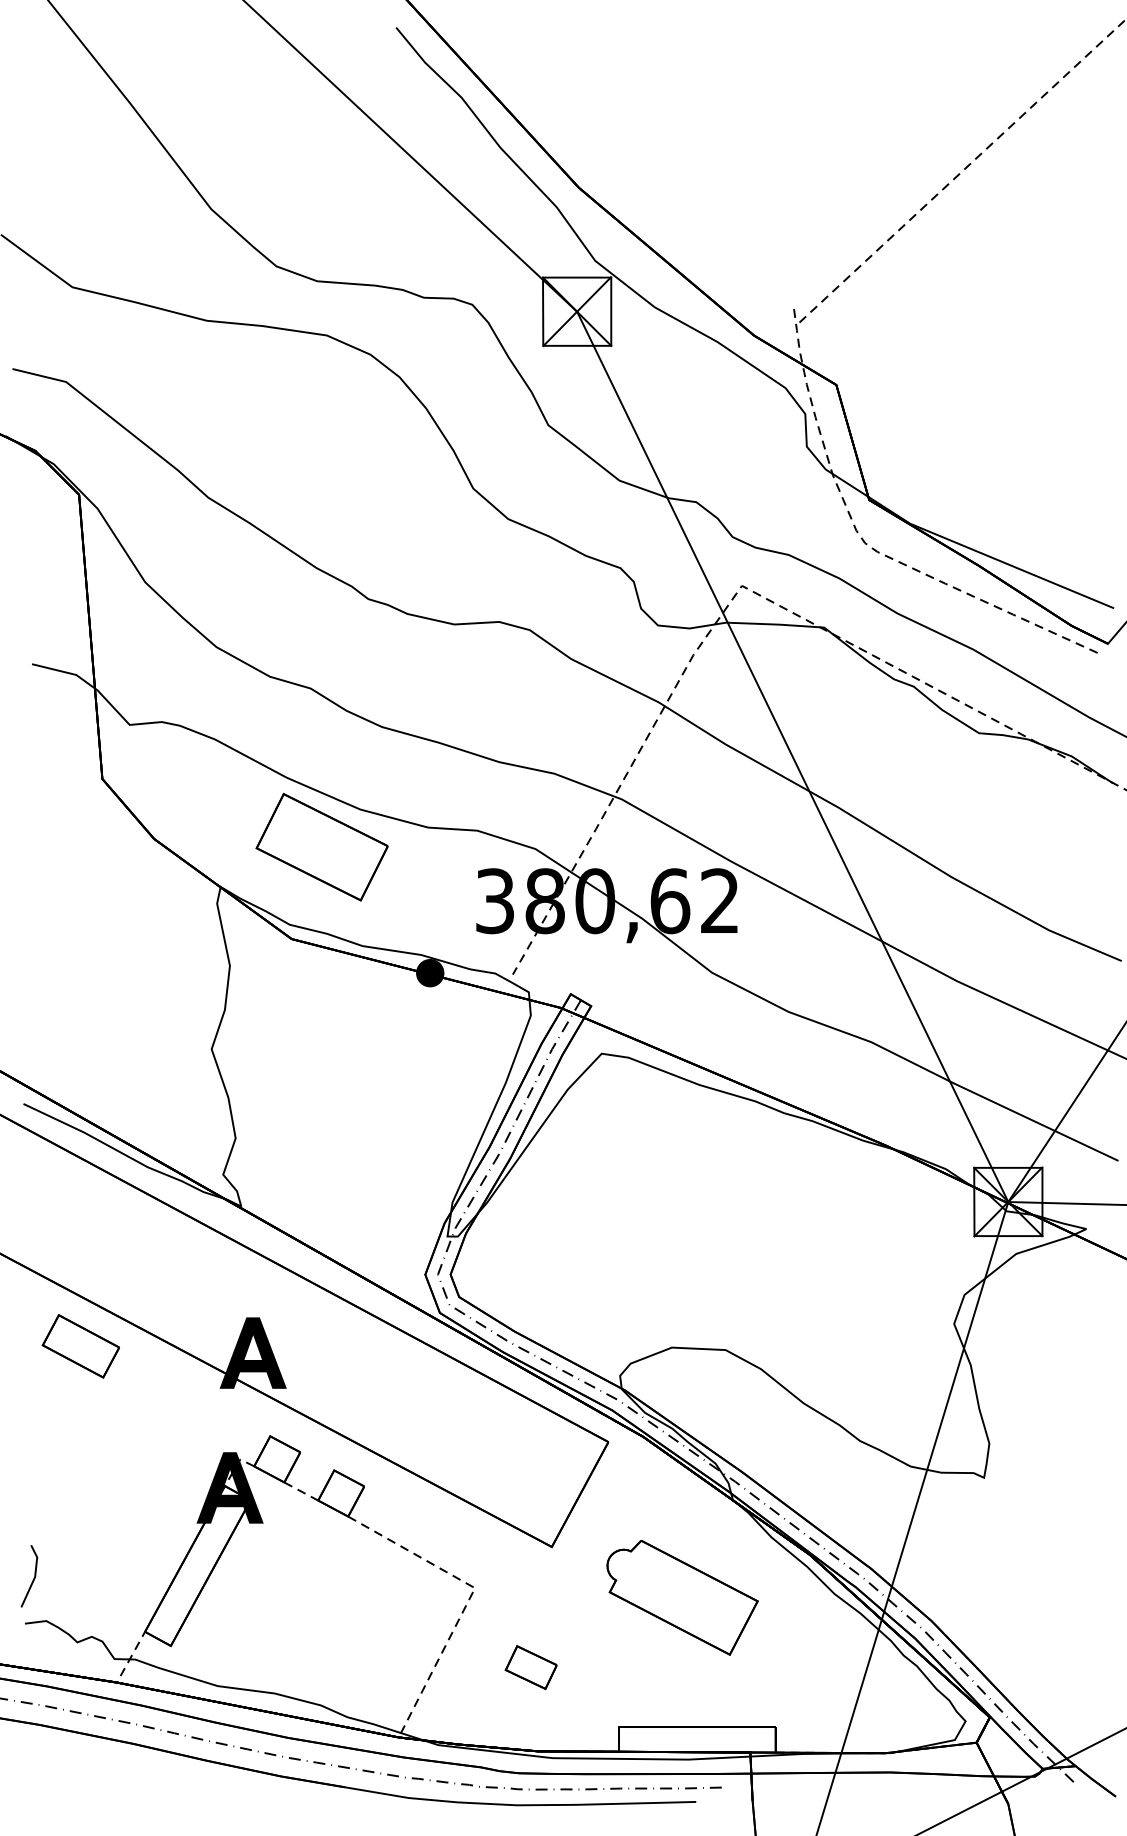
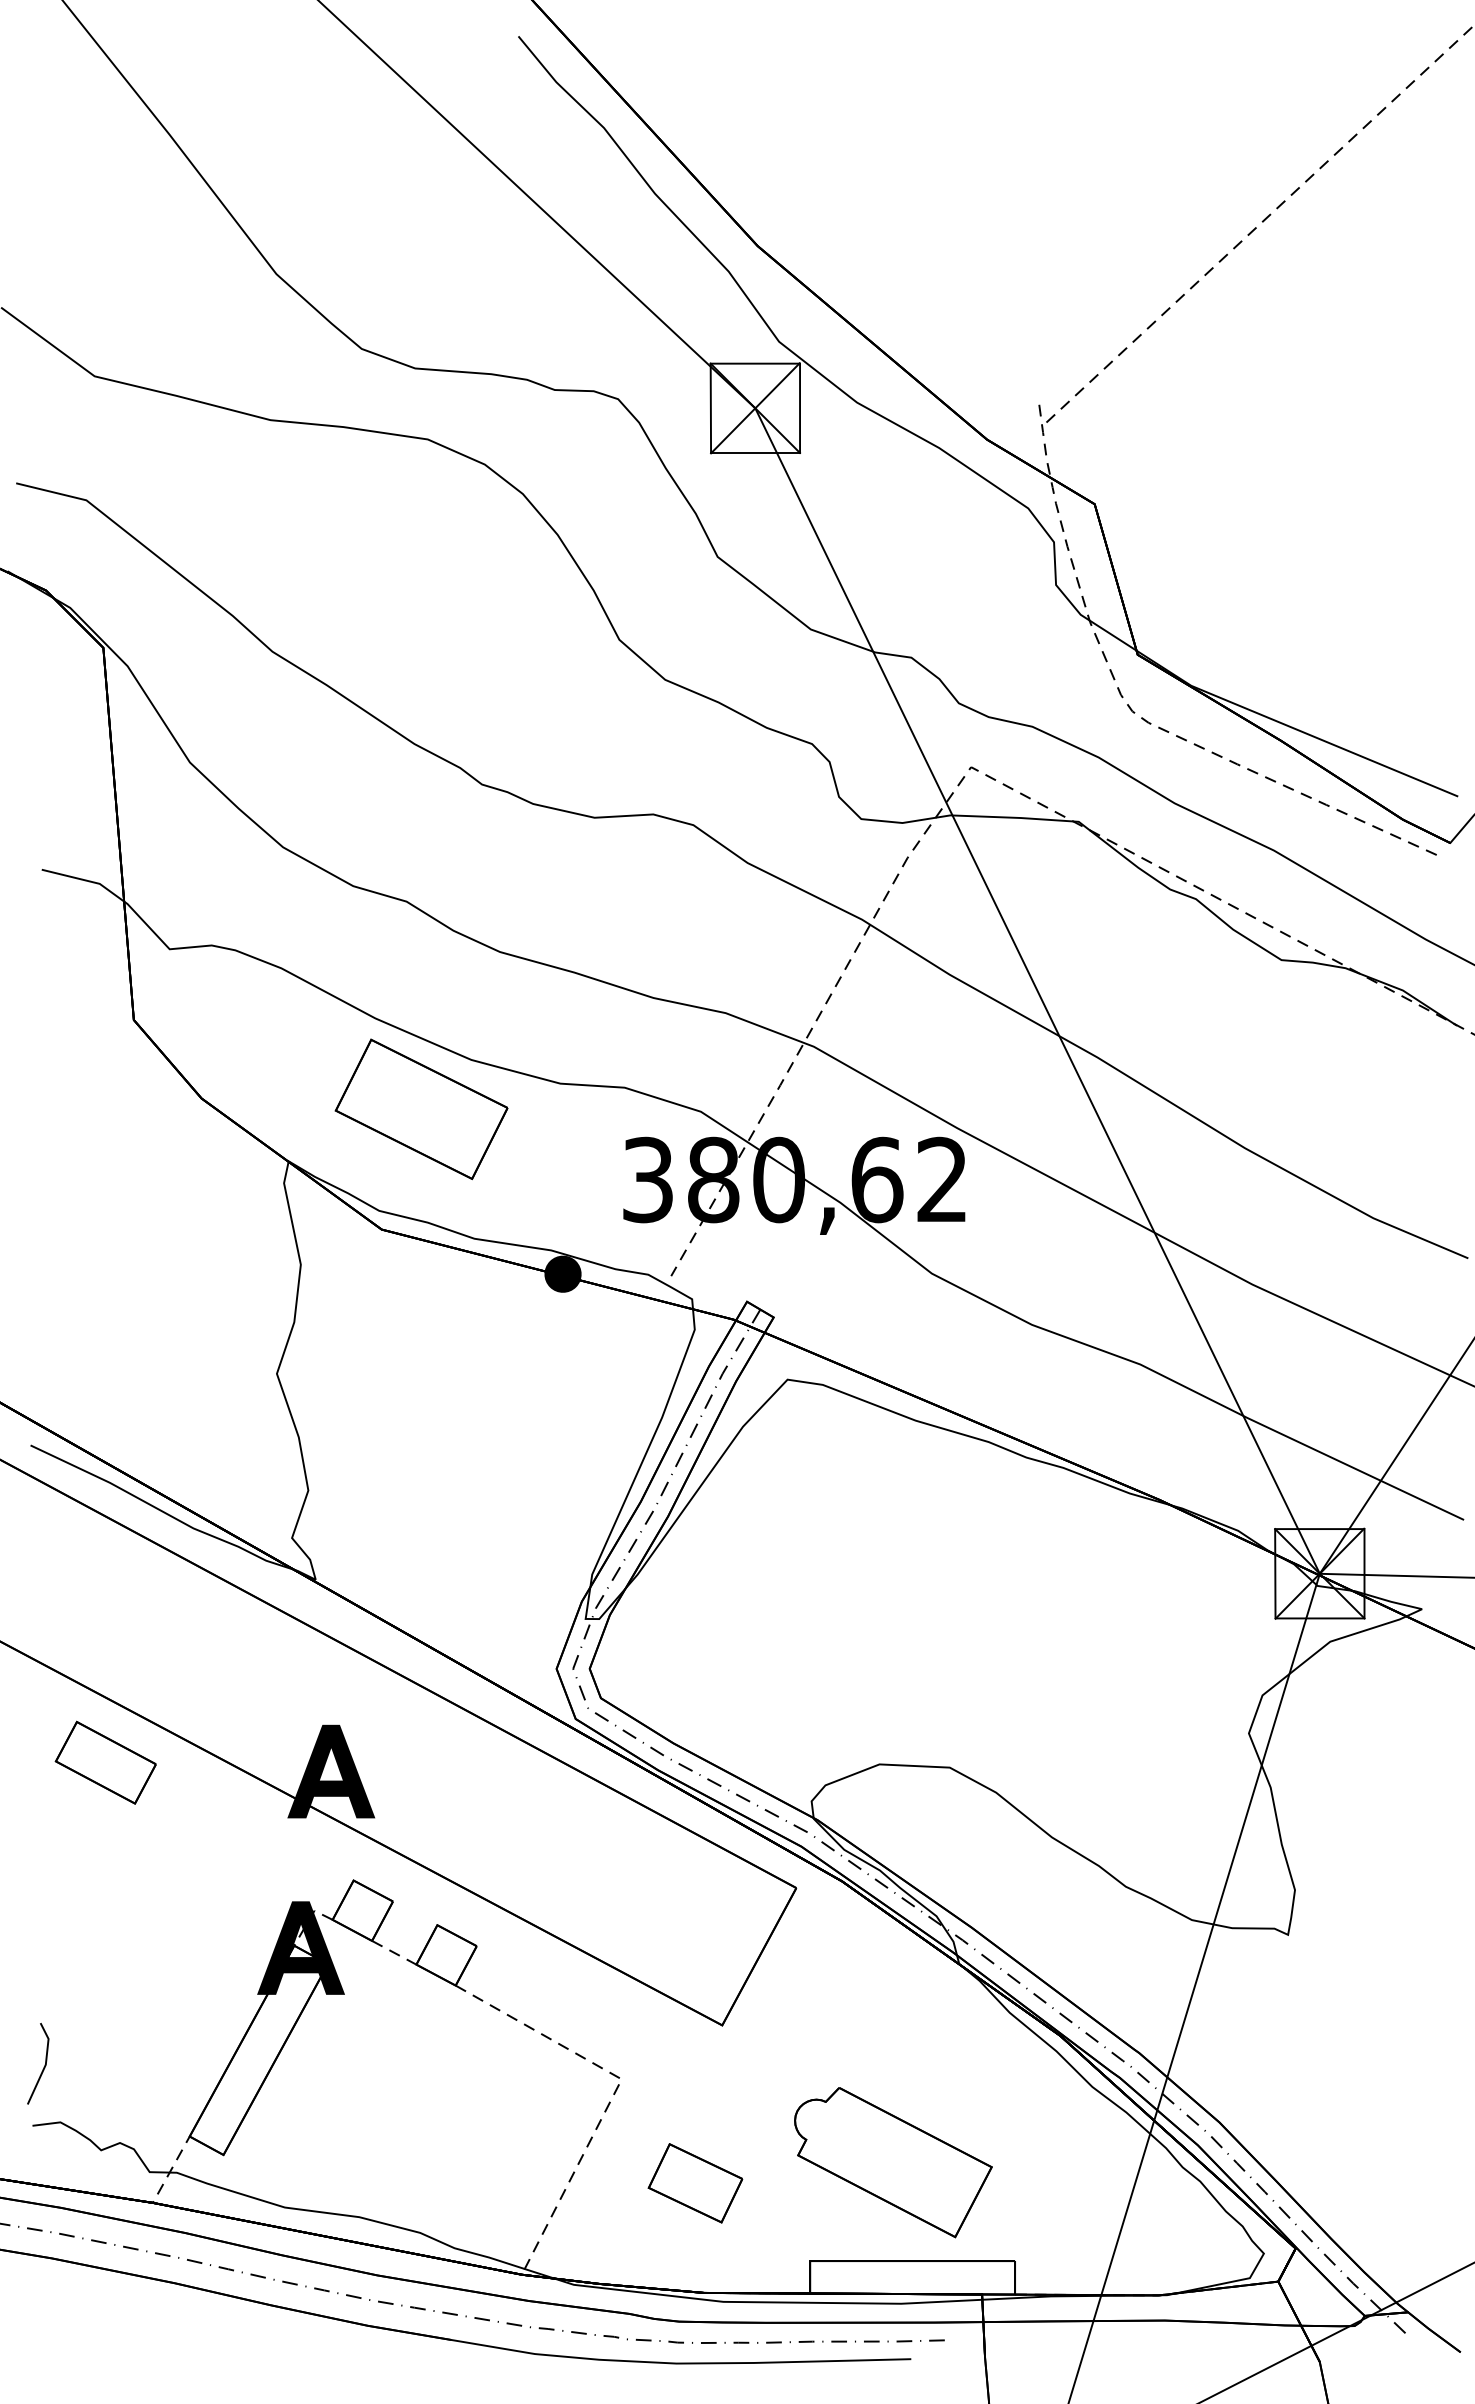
part: (682, 1597) -> (893, 2162), moved
part: (530, 1667) -> (694, 2183), size x1.4

